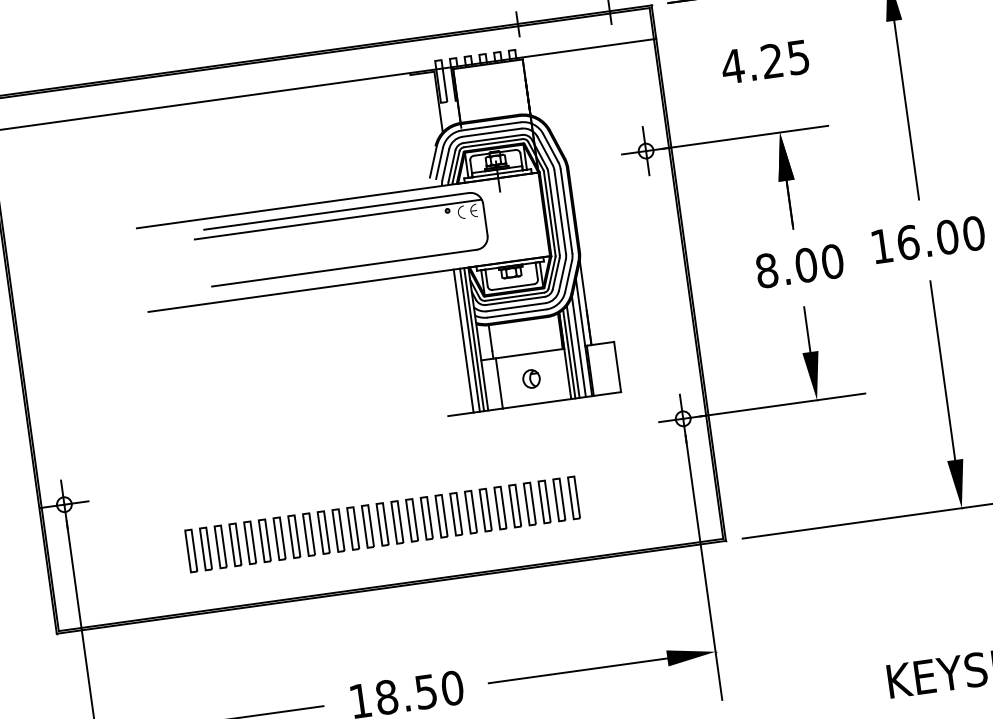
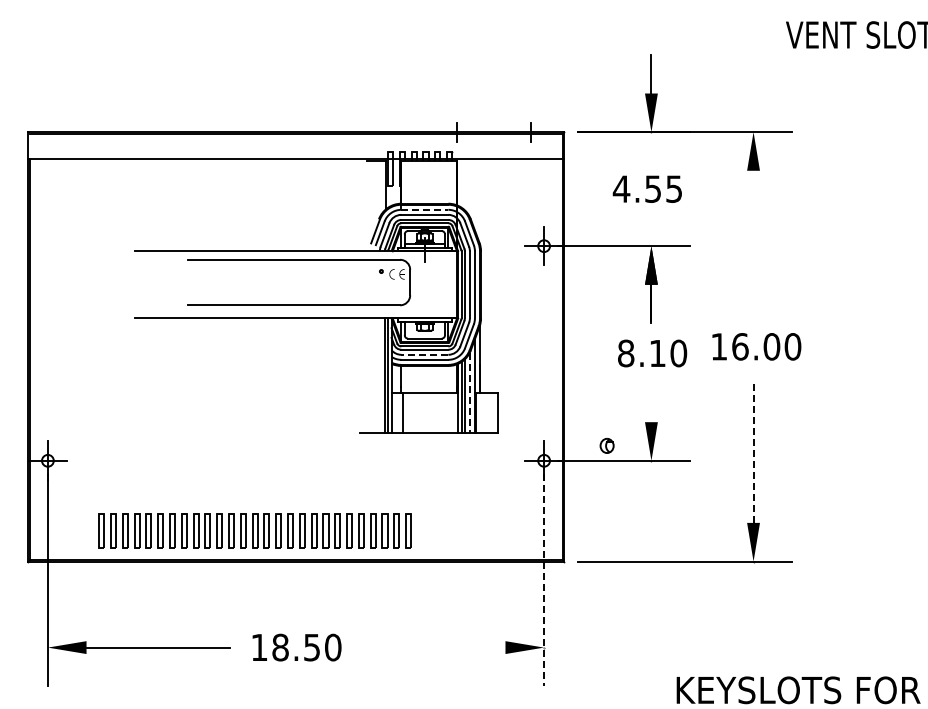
text: (771, 60) -> (652, 188), 4.25 -> 4.55
line: (906, 110) -> (753, 242), removed
line: (491, 125) -> (425, 209), solid -> dashed
line: (338, 219) -> (294, 266), removed
text: (806, 265) -> (657, 353), 8.00 -> 8.10
line: (515, 306) -> (424, 354), solid -> dashed
line: (807, 329) -> (651, 404), removed
line: (463, 340) -> (379, 375), removed
line: (578, 347) -> (469, 393), solid -> dashed
line: (942, 370) -> (753, 451), solid -> dashed
part: (530, 378) -> (606, 445), moved
part: (381, 523) -> (254, 530), moved
line: (704, 568) -> (544, 580), solid -> dashed
line: (577, 670) -> (433, 647), removed

